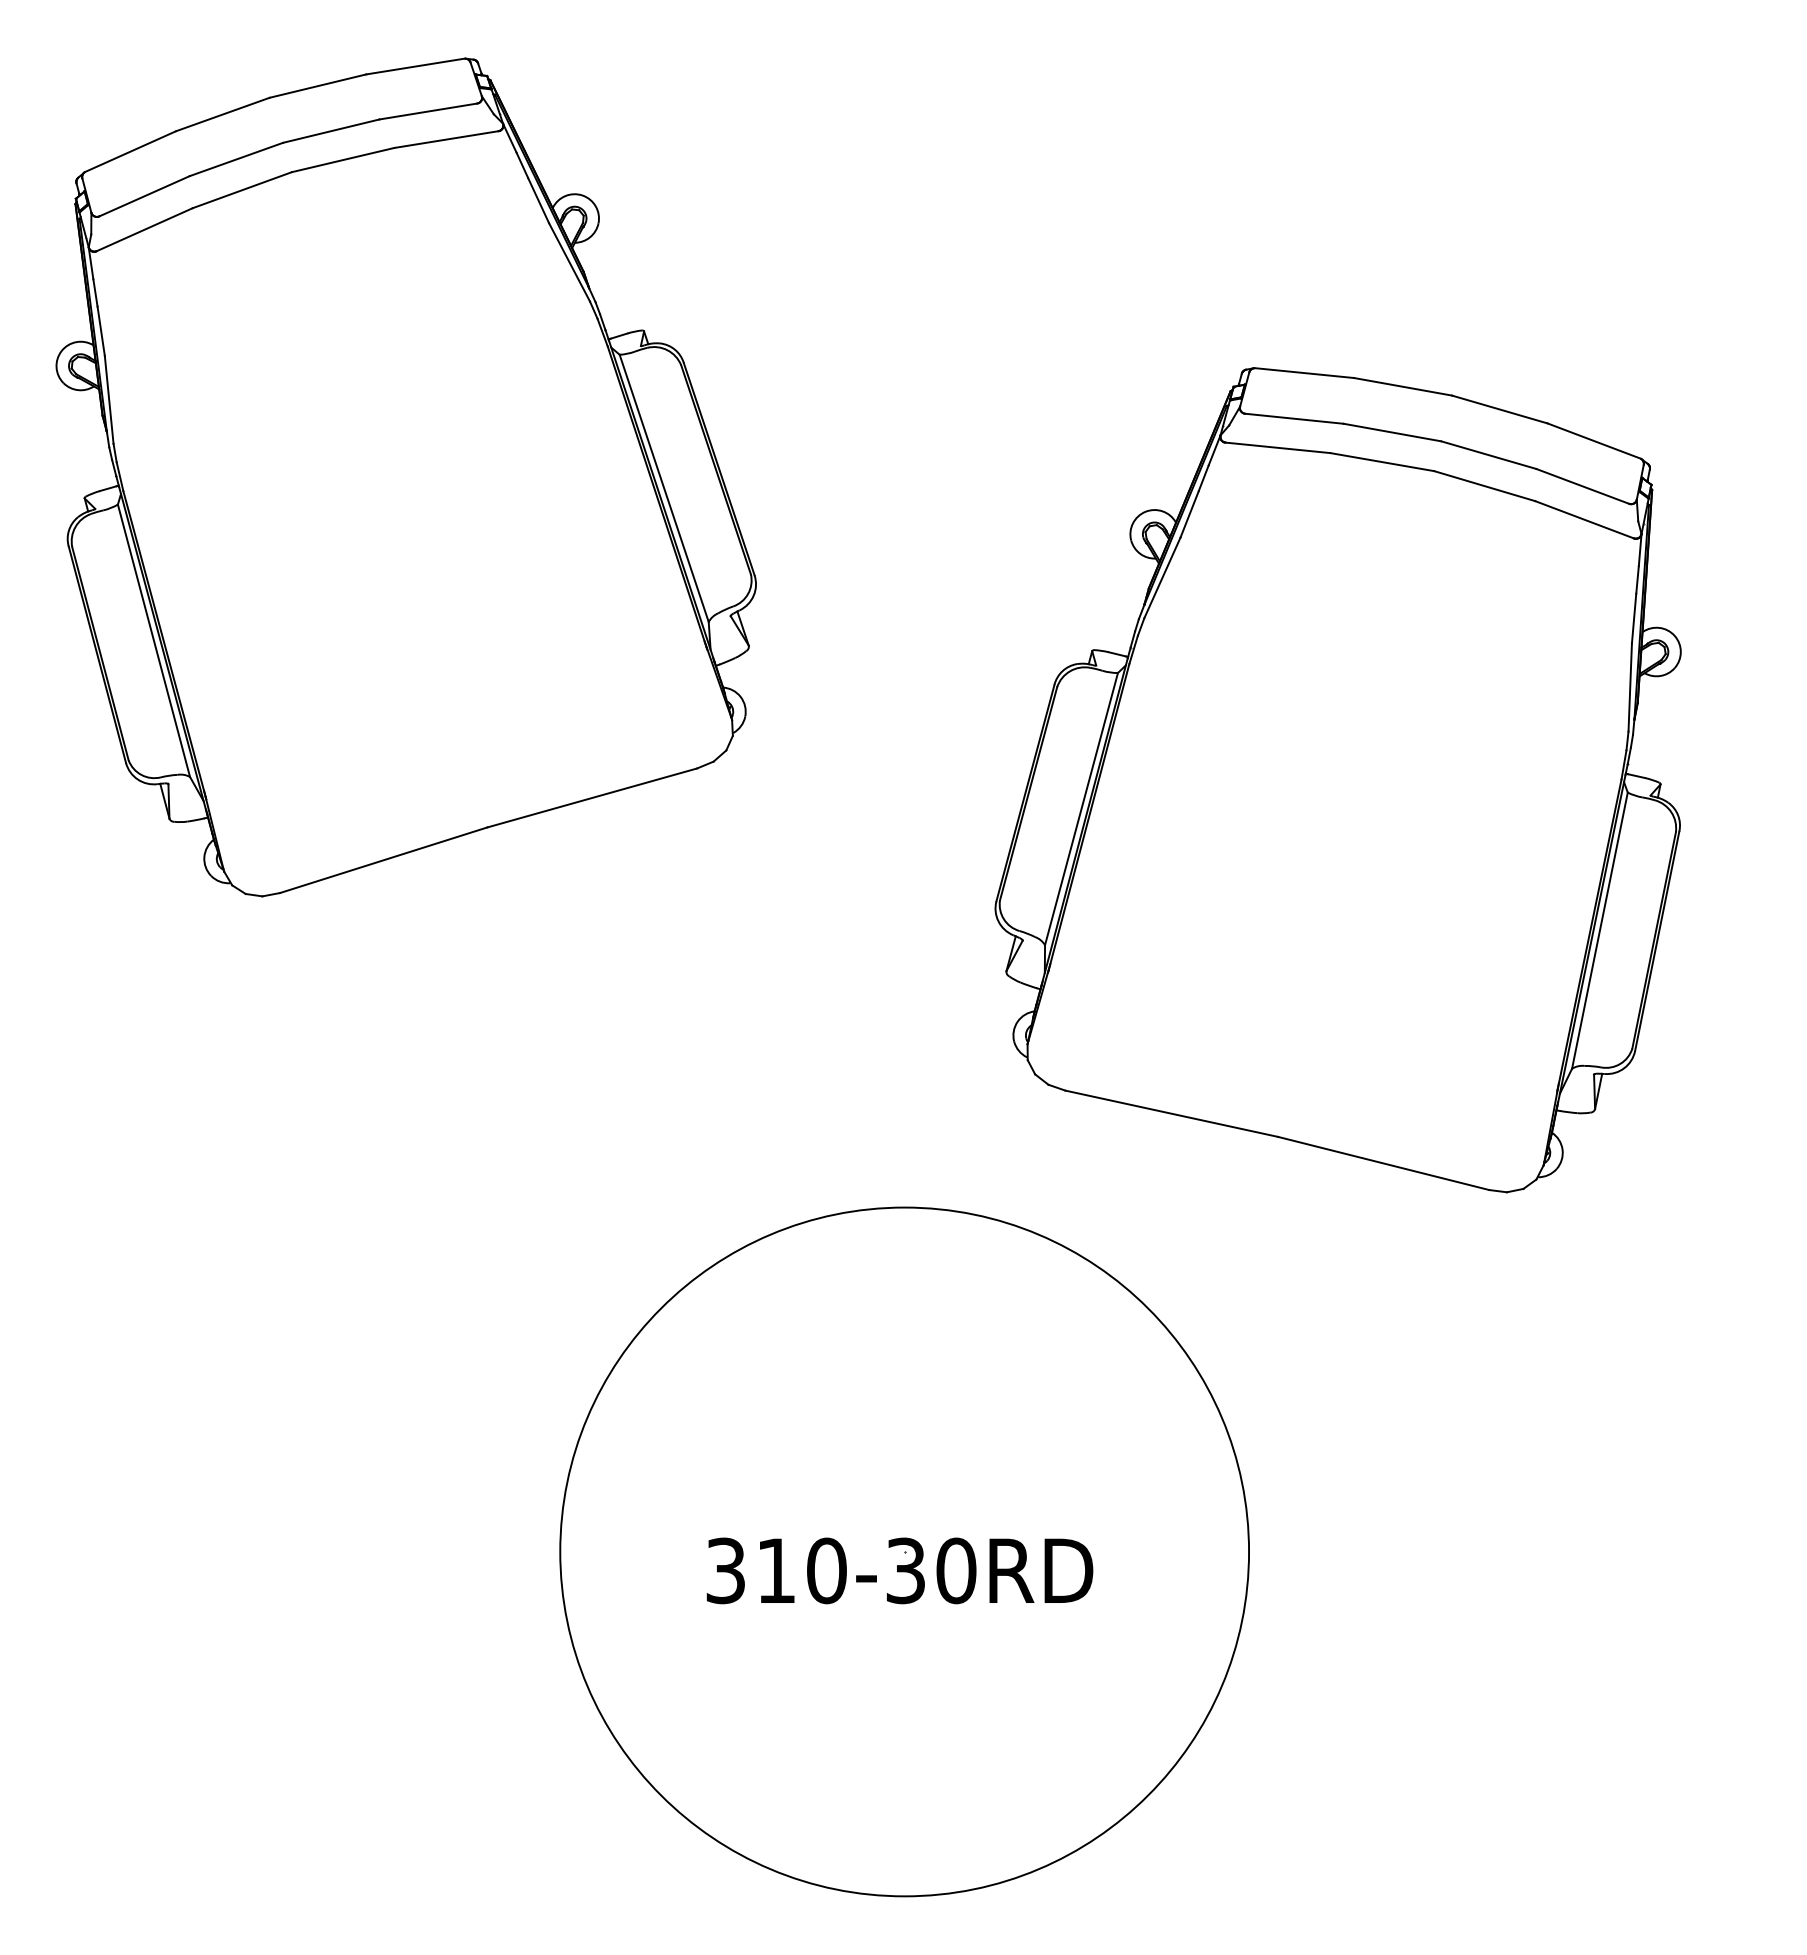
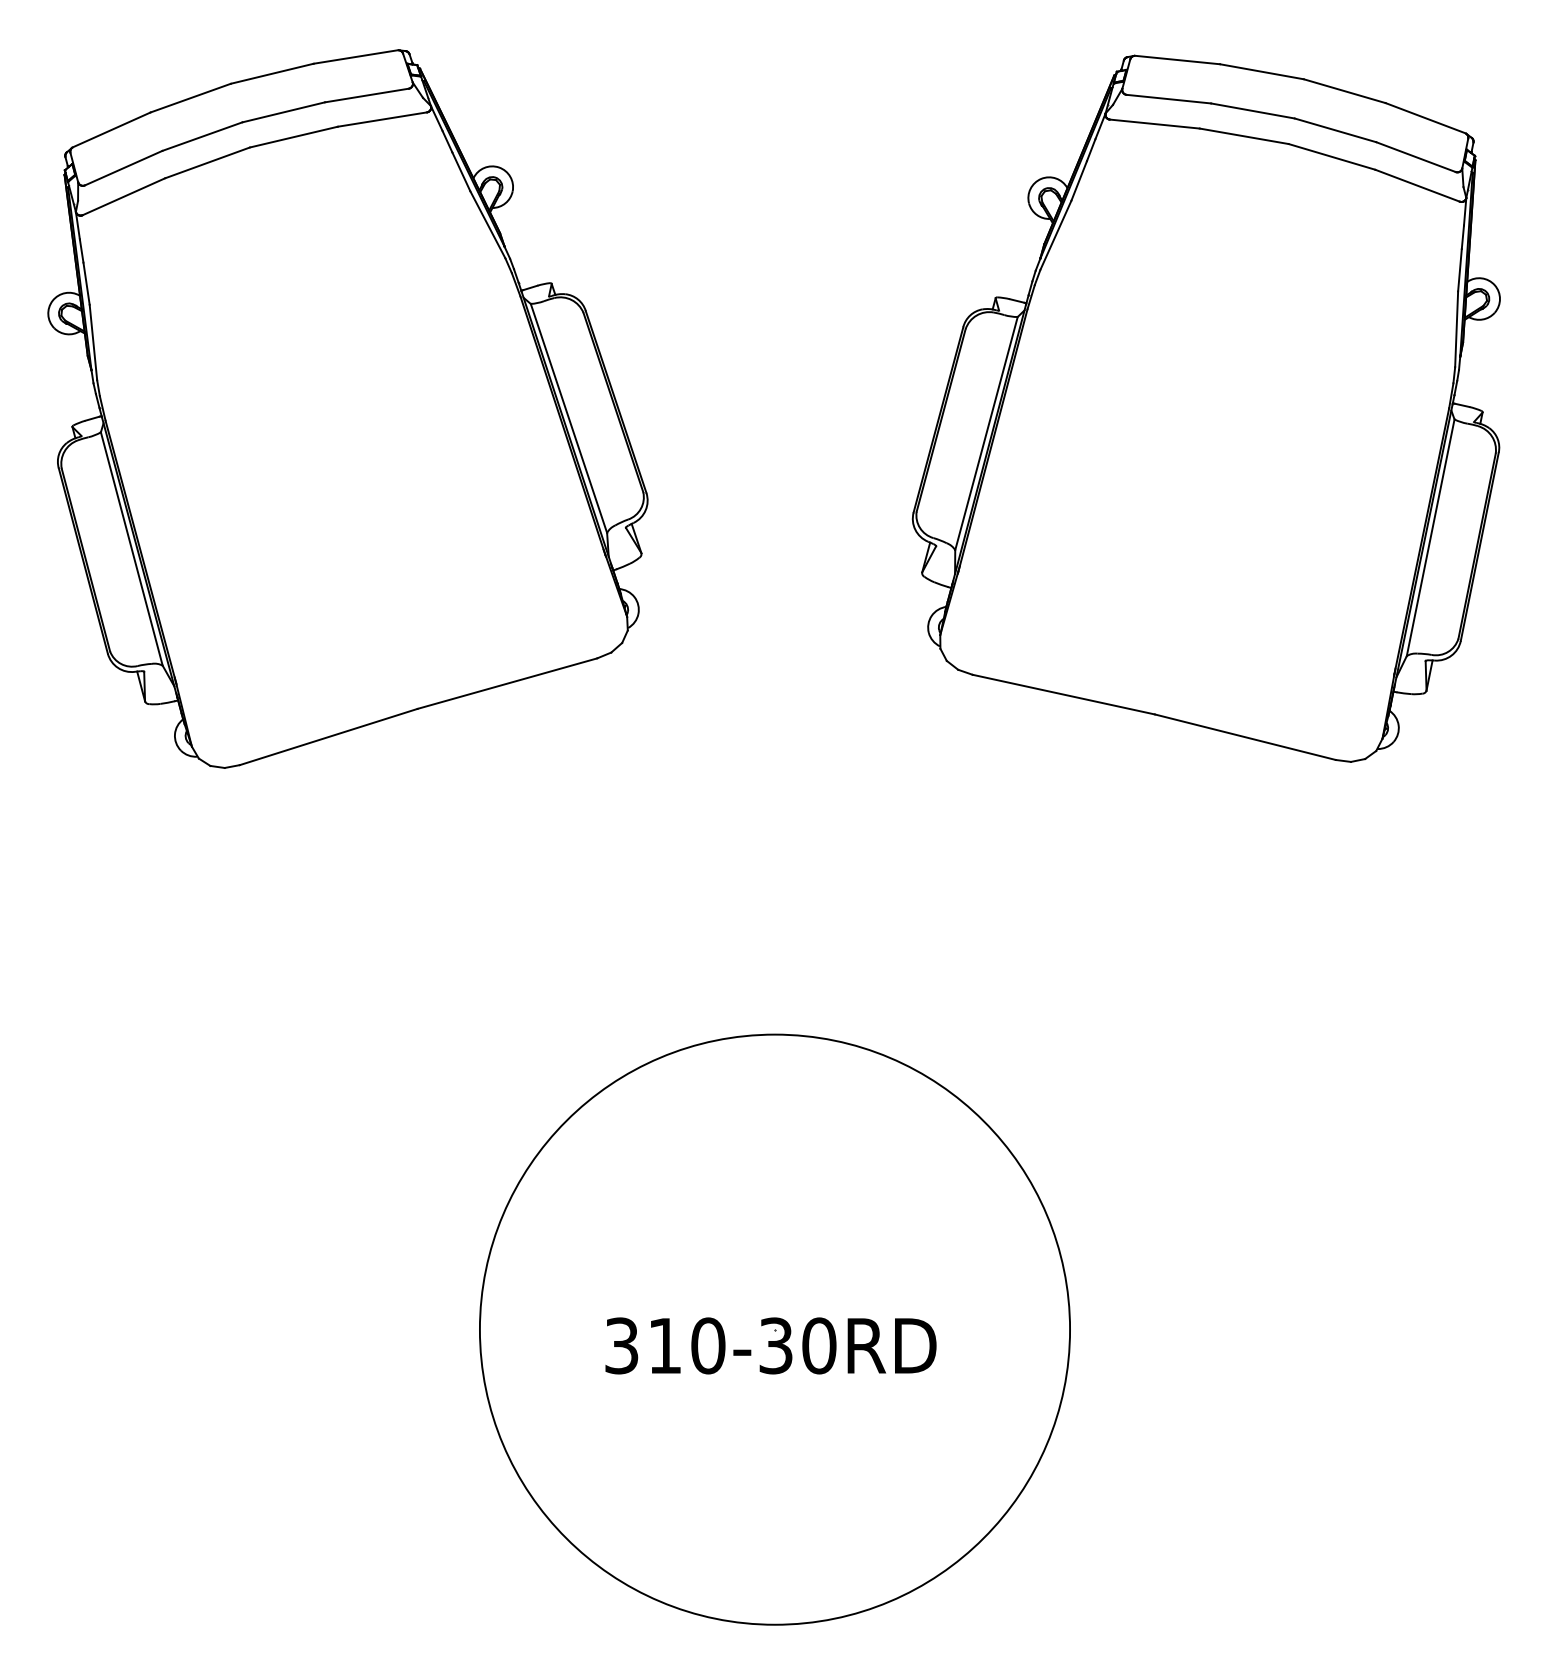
part: (1337, 780) -> (1205, 409), moved

